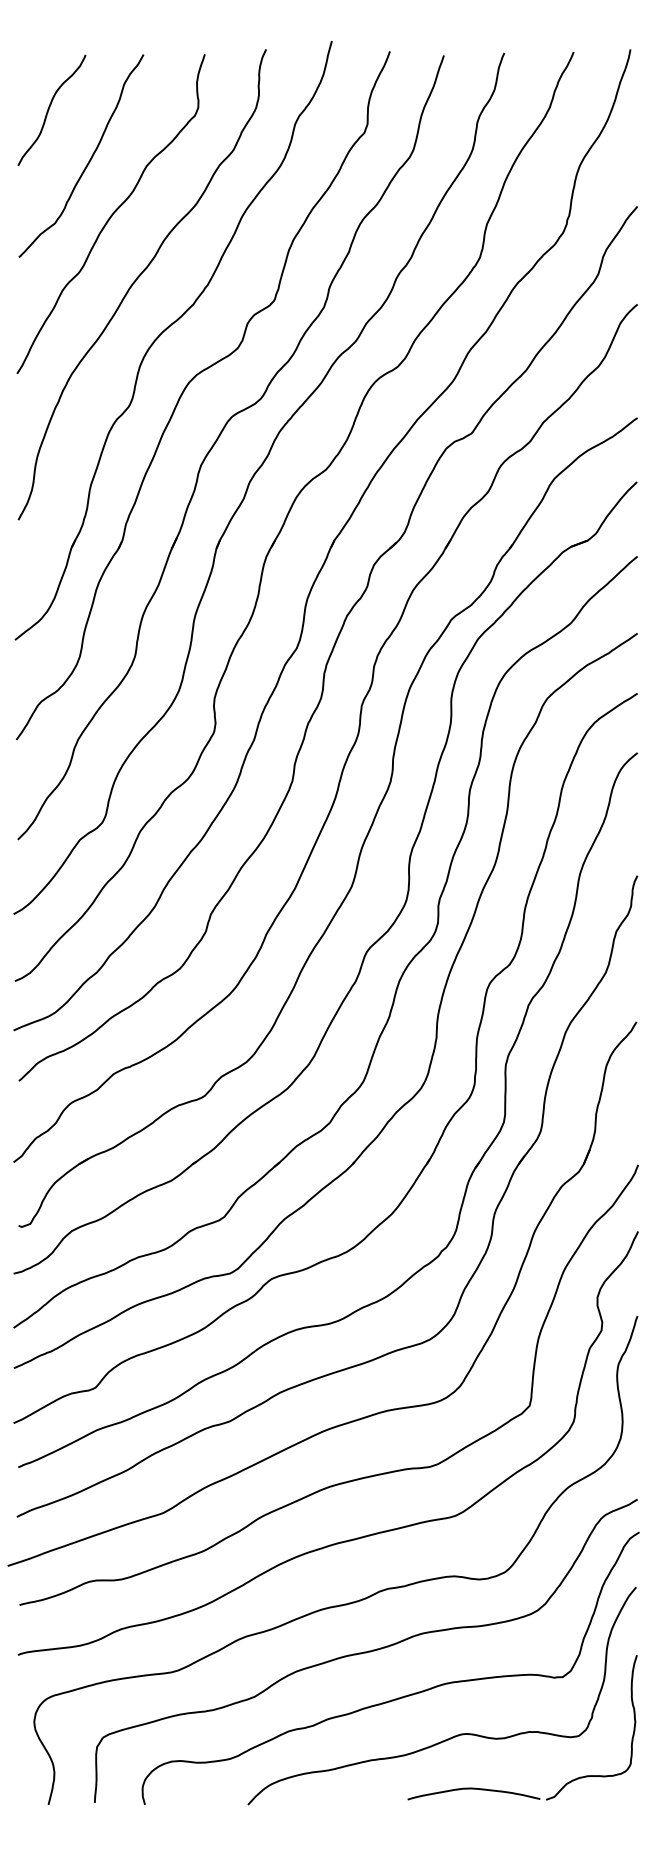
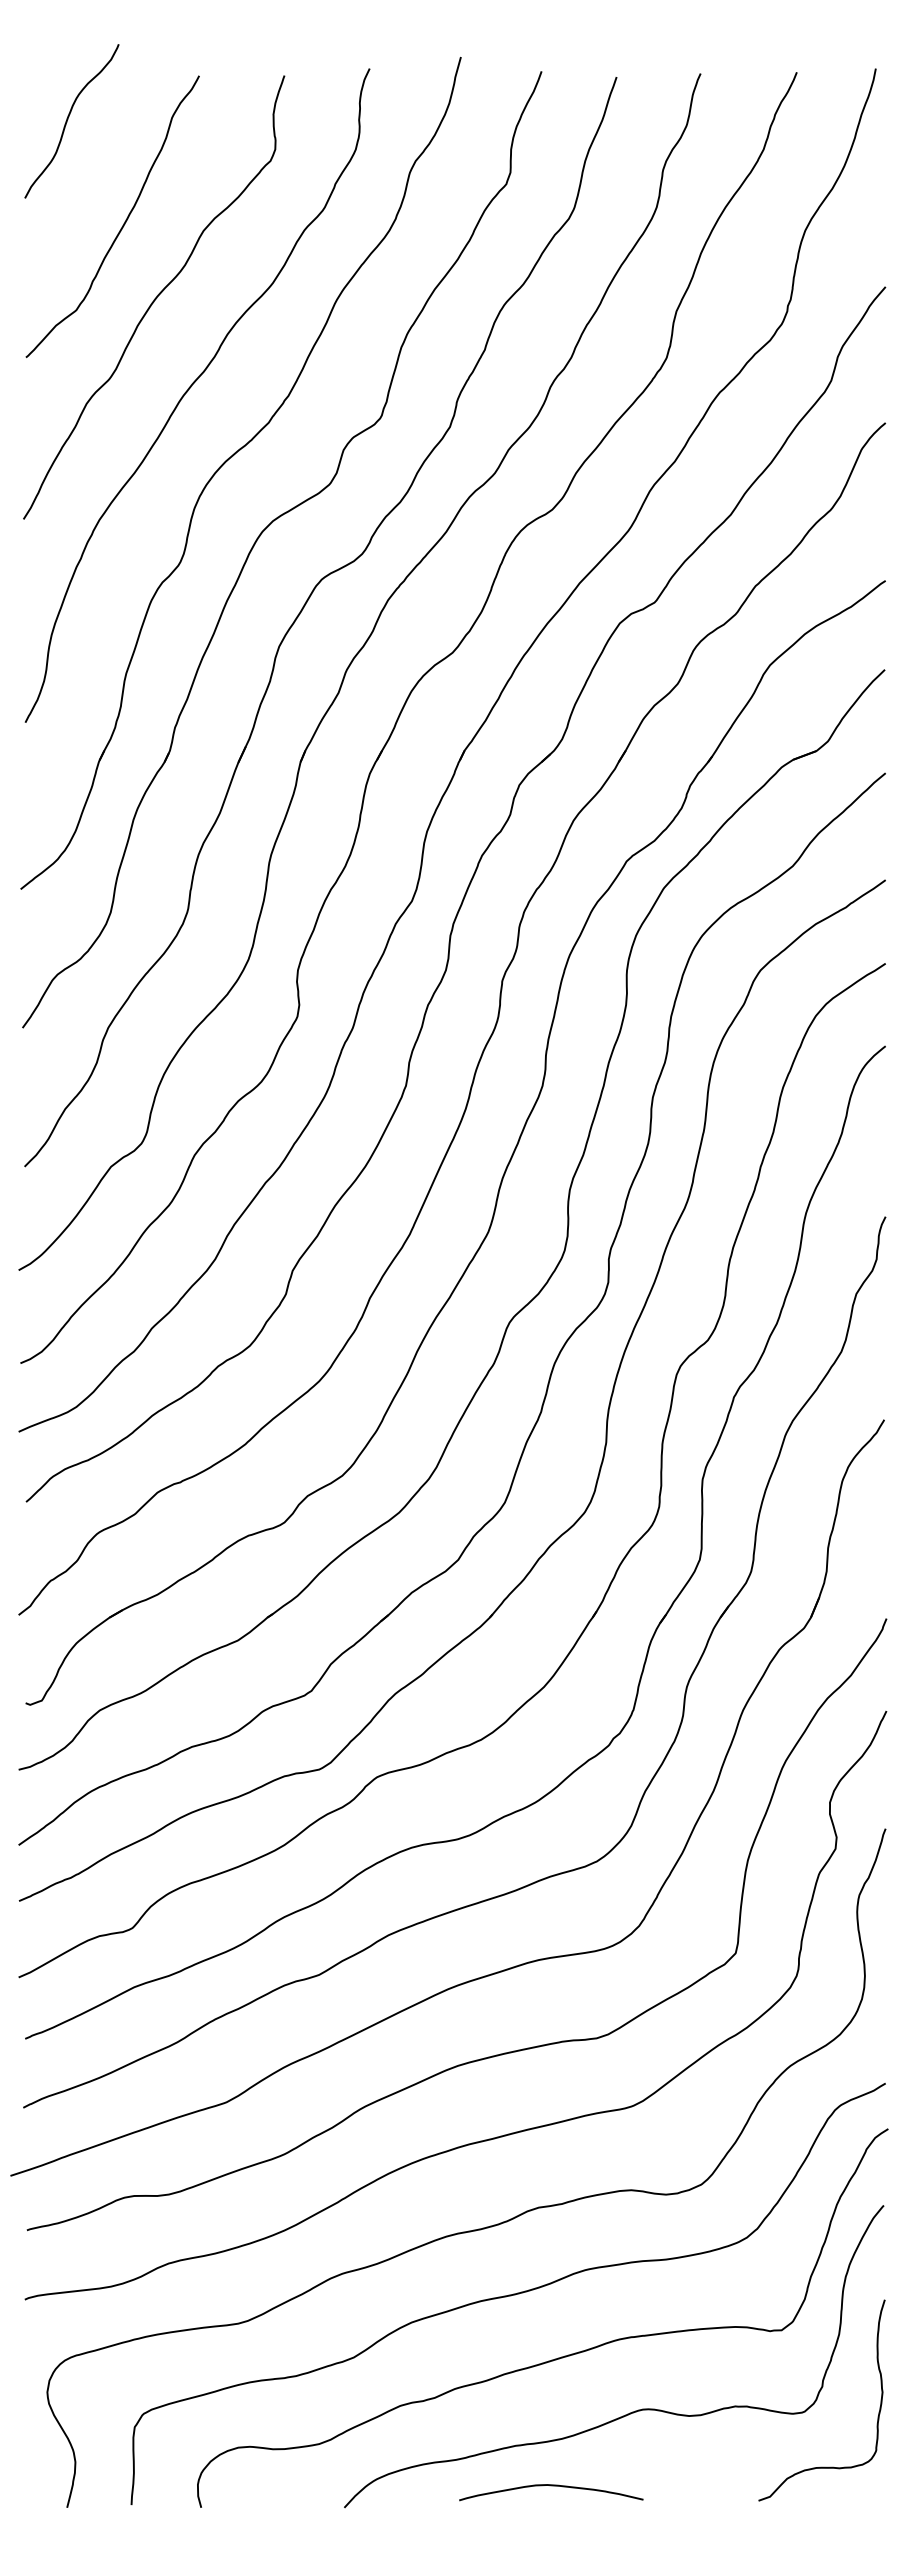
curve: (49, 109) -> (68, 119), moved
curve: (474, 1789) -> (551, 2486), moved

